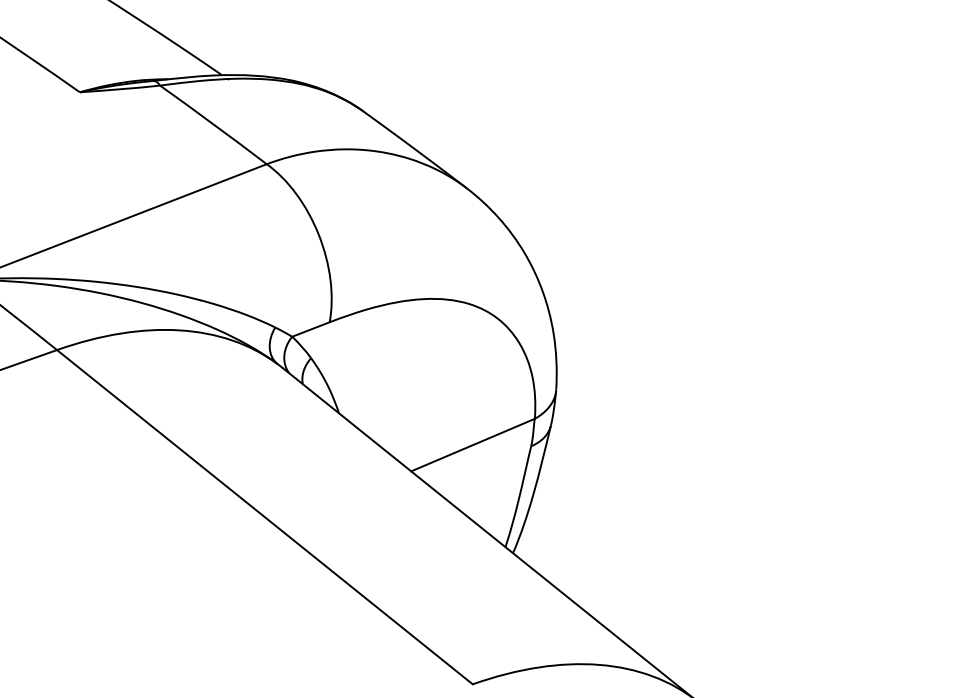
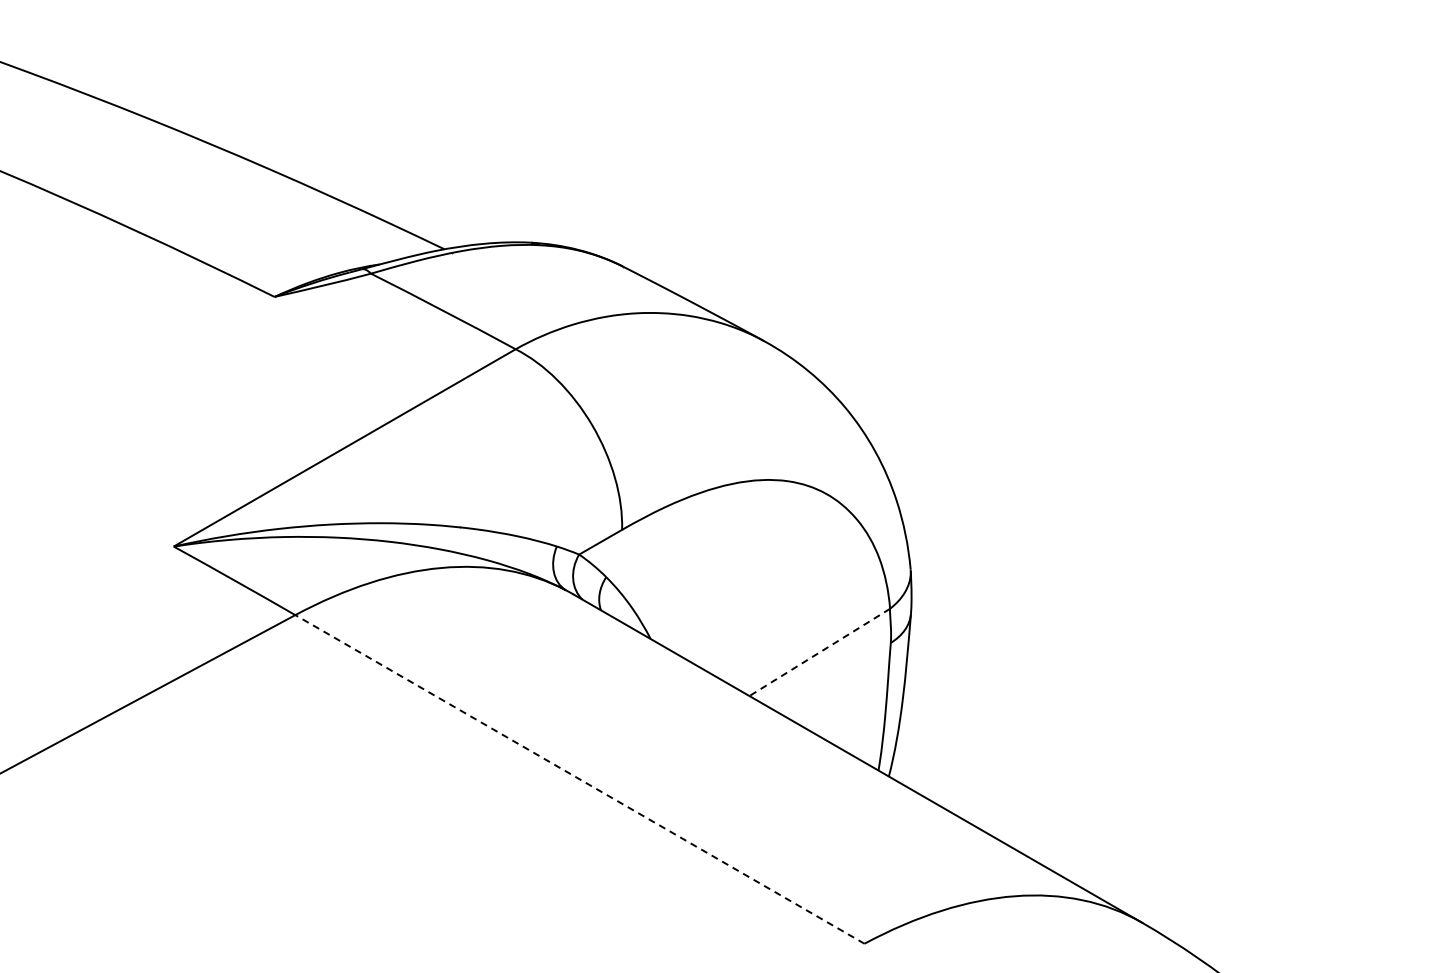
line: (472, 445) -> (819, 652), solid -> dashed
line: (264, 517) -> (579, 779), solid -> dashed

